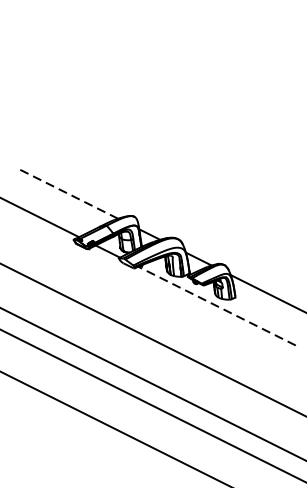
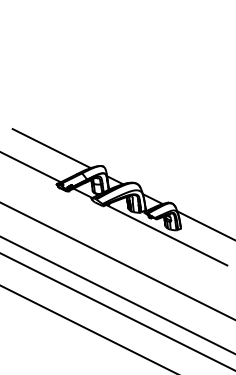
line: (66, 193) -> (51, 148), dashed -> solid
line: (216, 306) -> (166, 235), dashed -> solid

